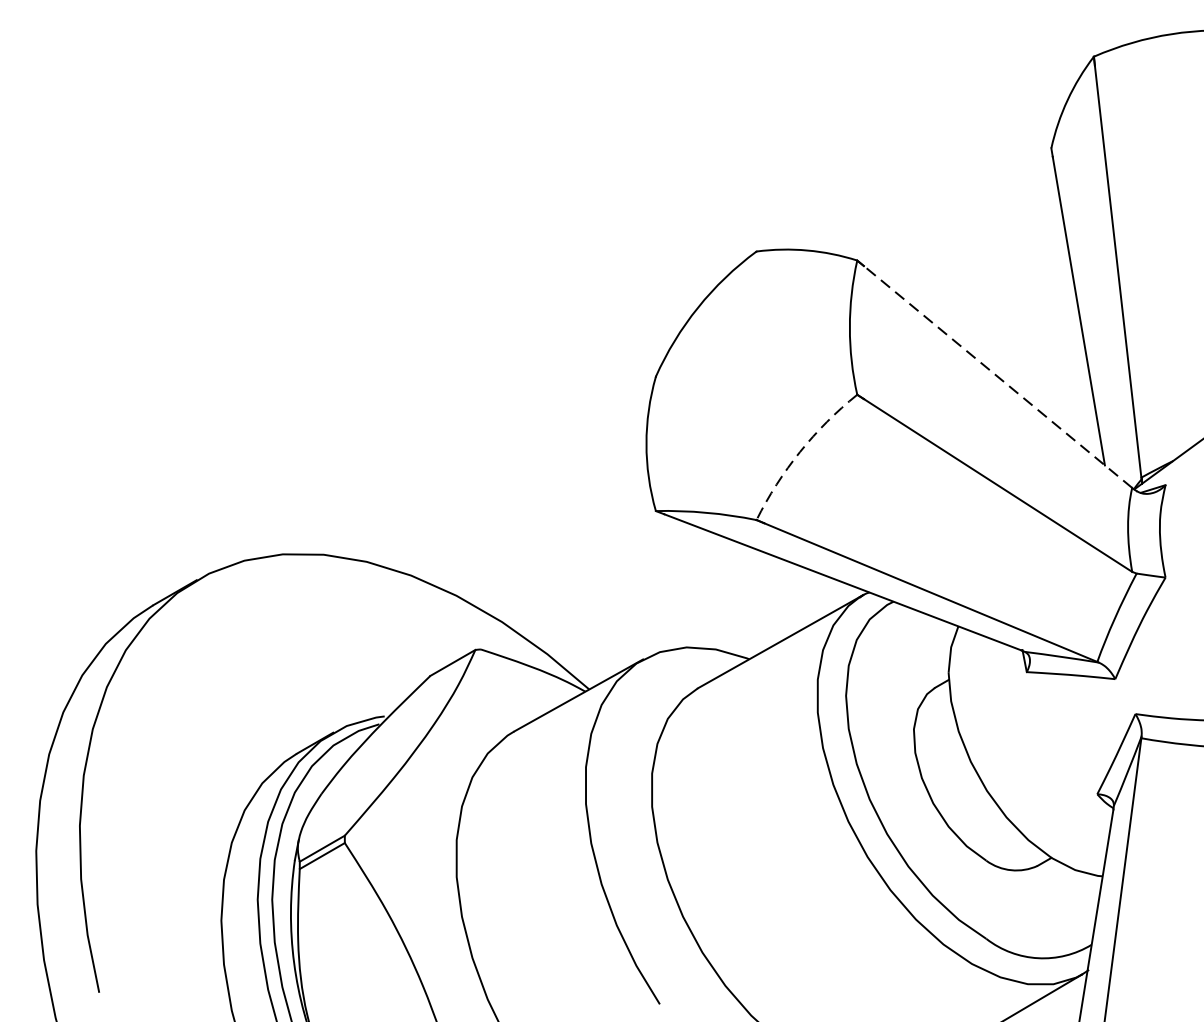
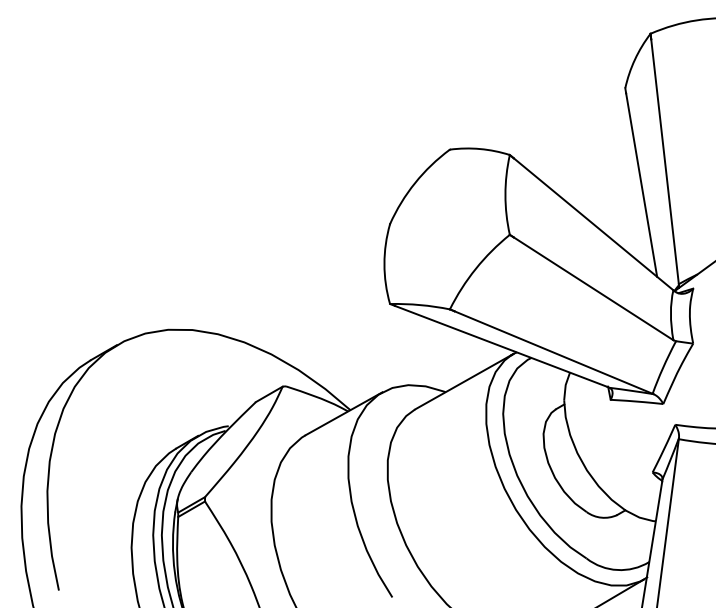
line: (997, 377) -> (593, 224), dashed -> solid
arc: (799, 451) -> (475, 268), dashed -> solid

